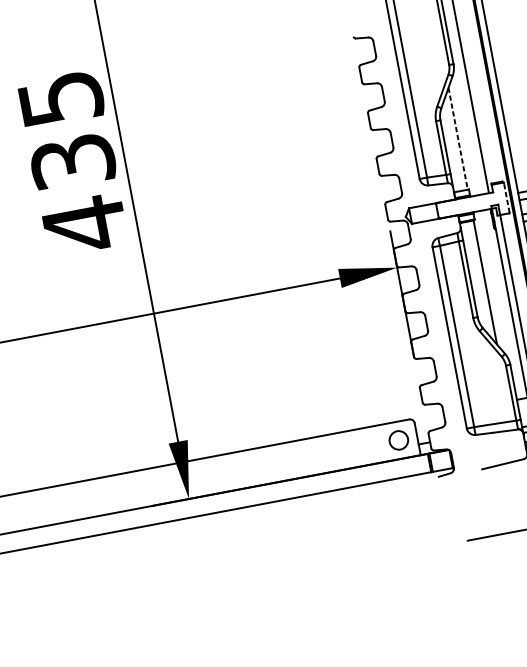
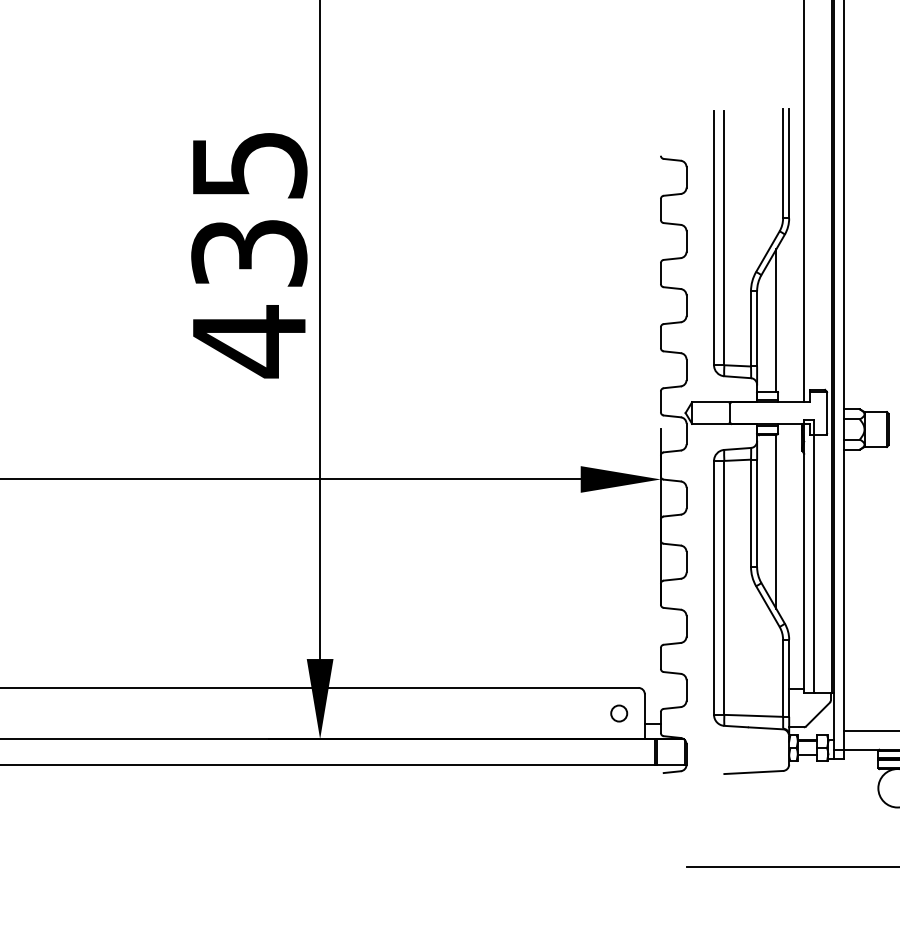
line: (458, 139) -> (776, 321), dashed -> solid
line: (507, 198) -> (827, 413), dashed -> solid
circle: (399, 440) -> (619, 713), size x0.62

